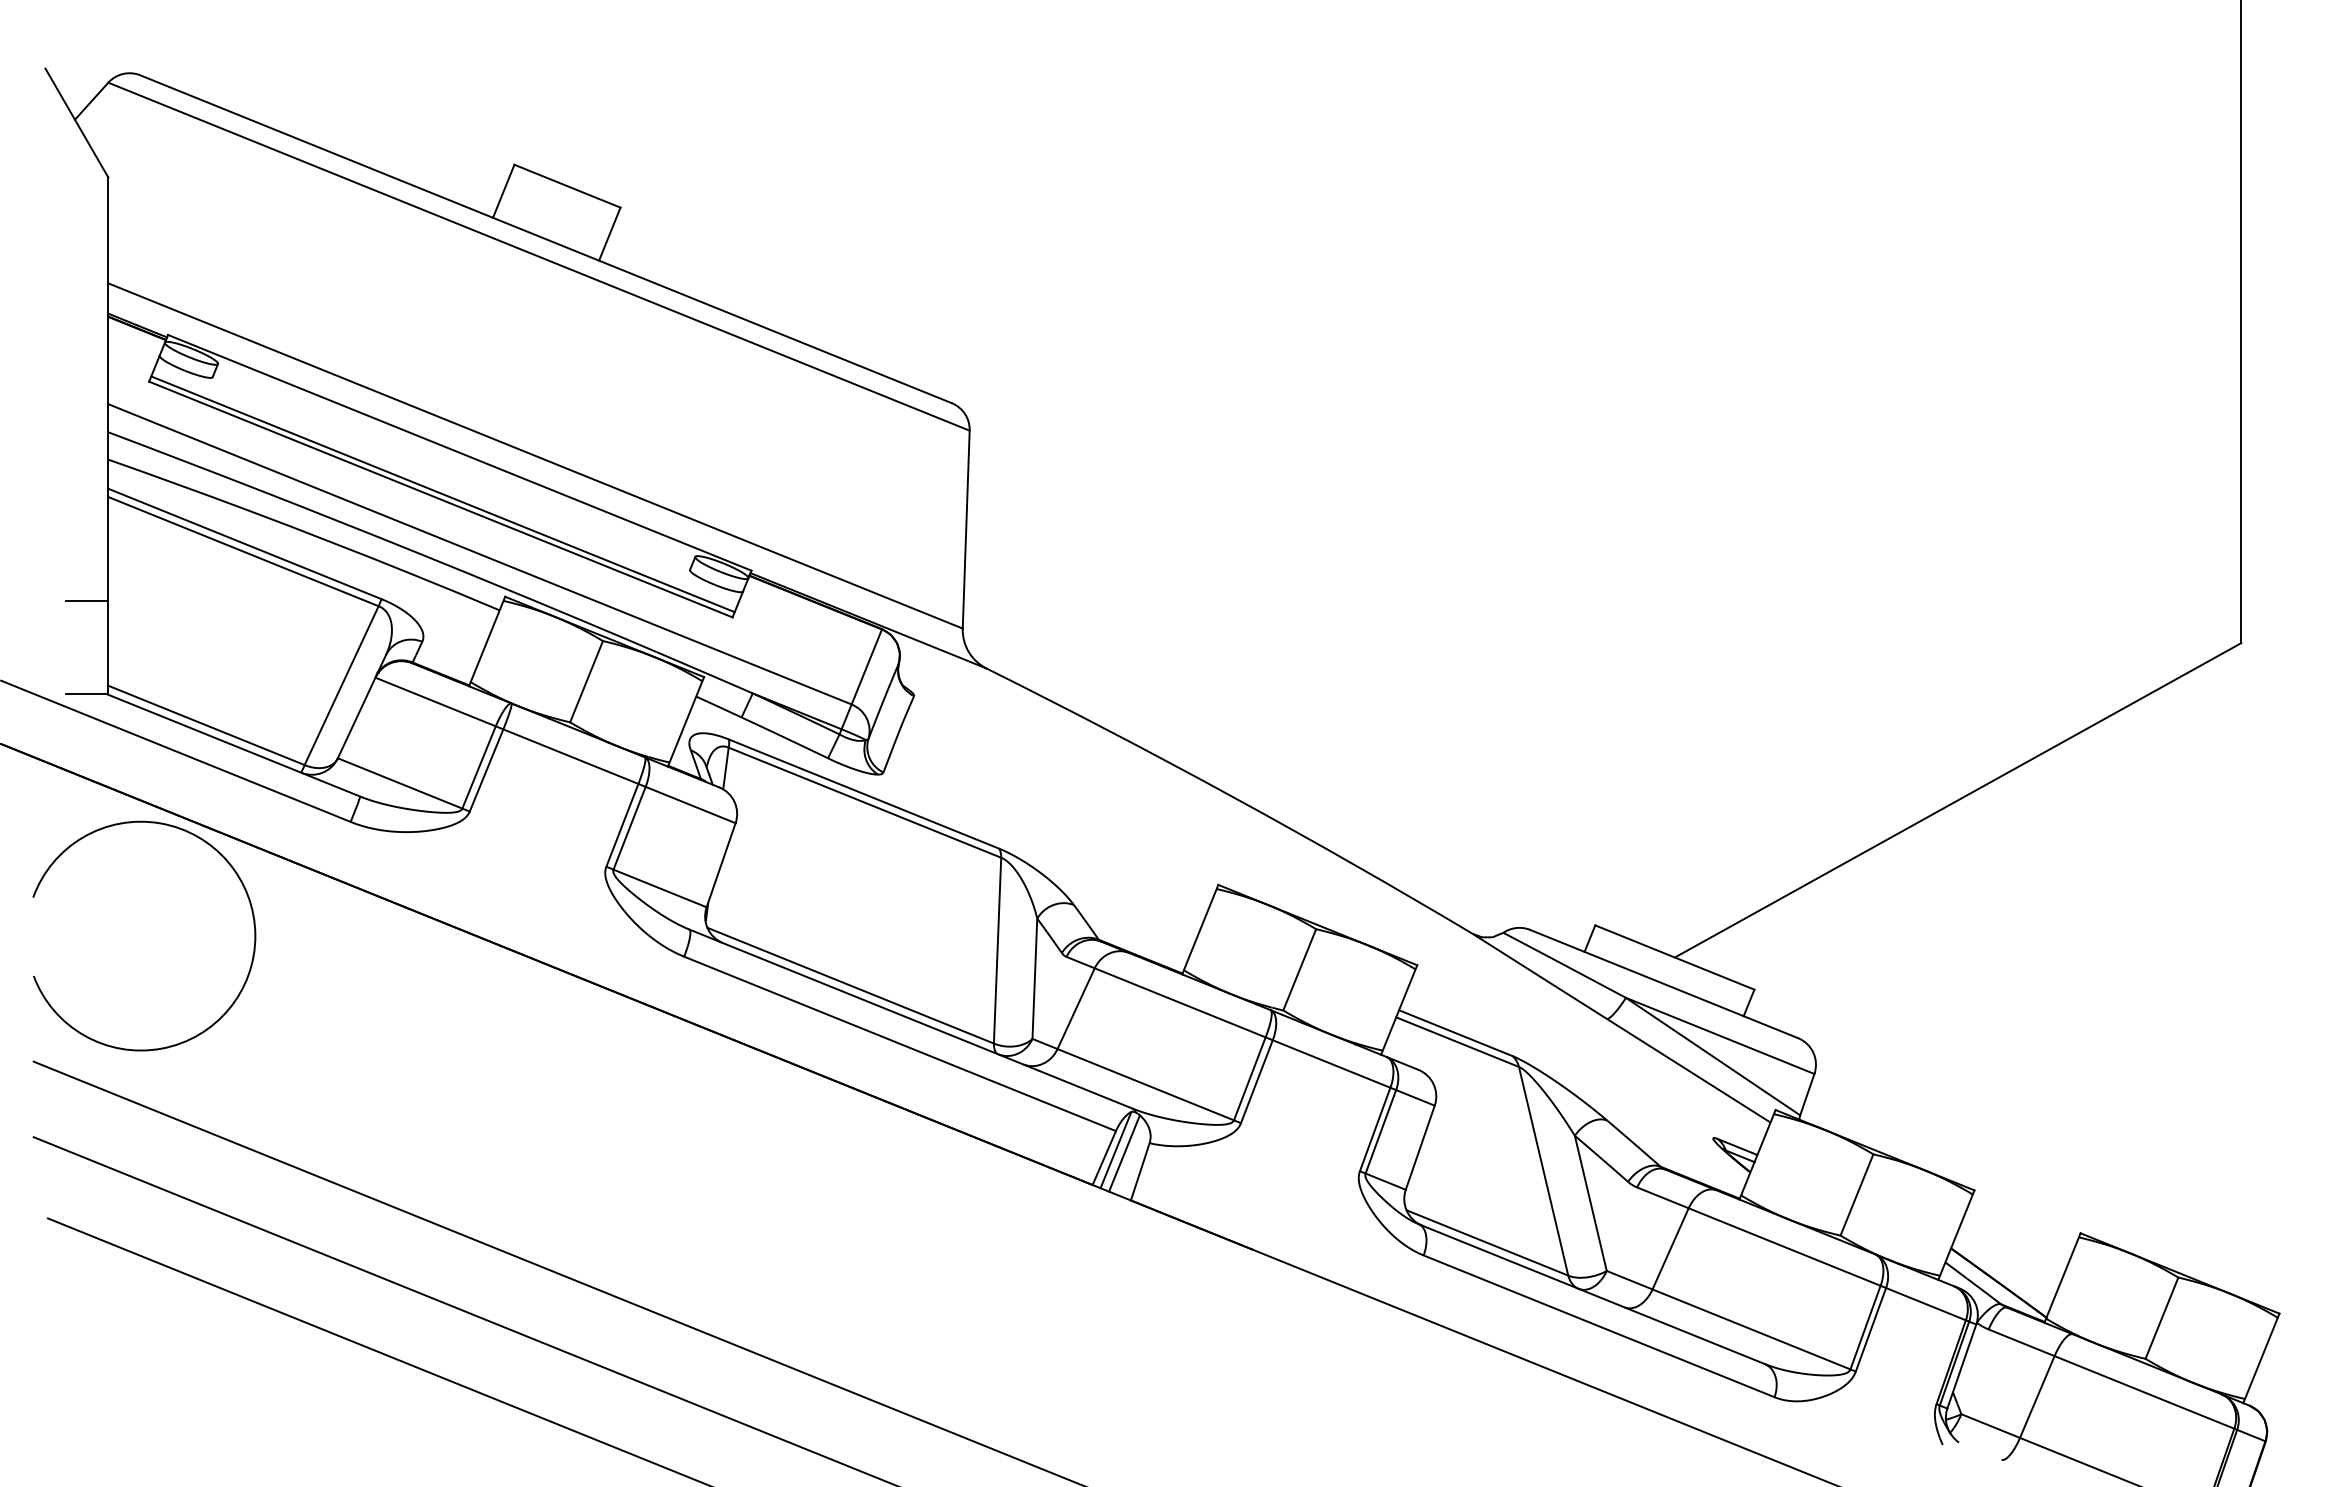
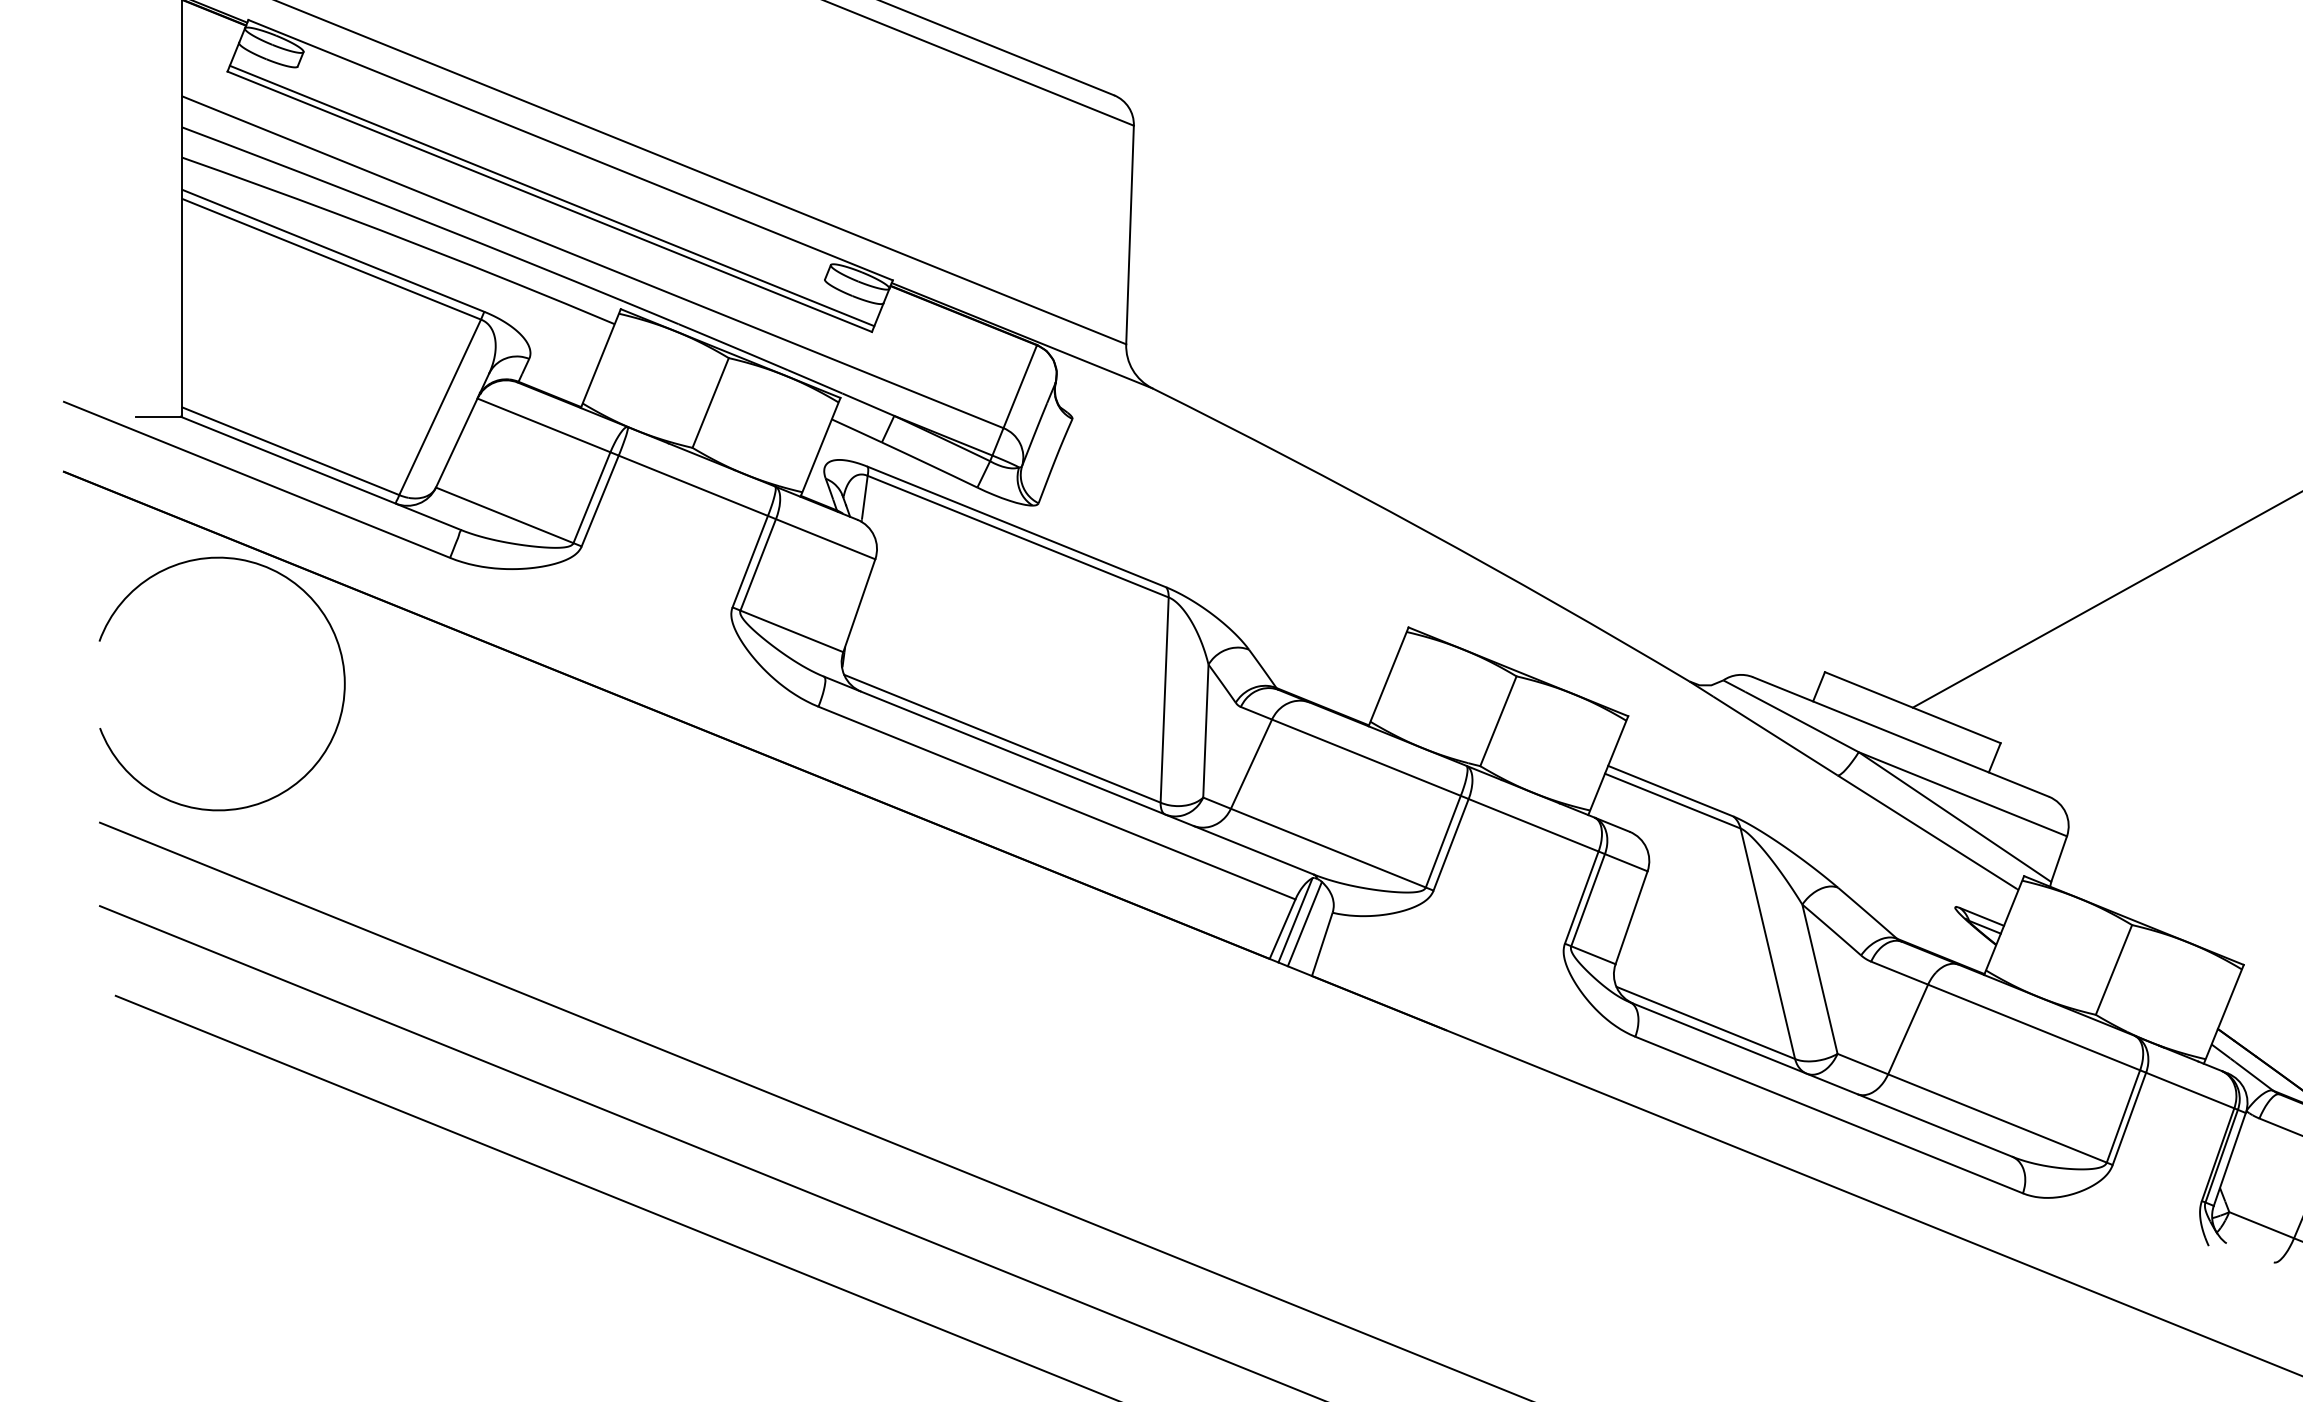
line: (86, 601) -> (158, 314), removed

